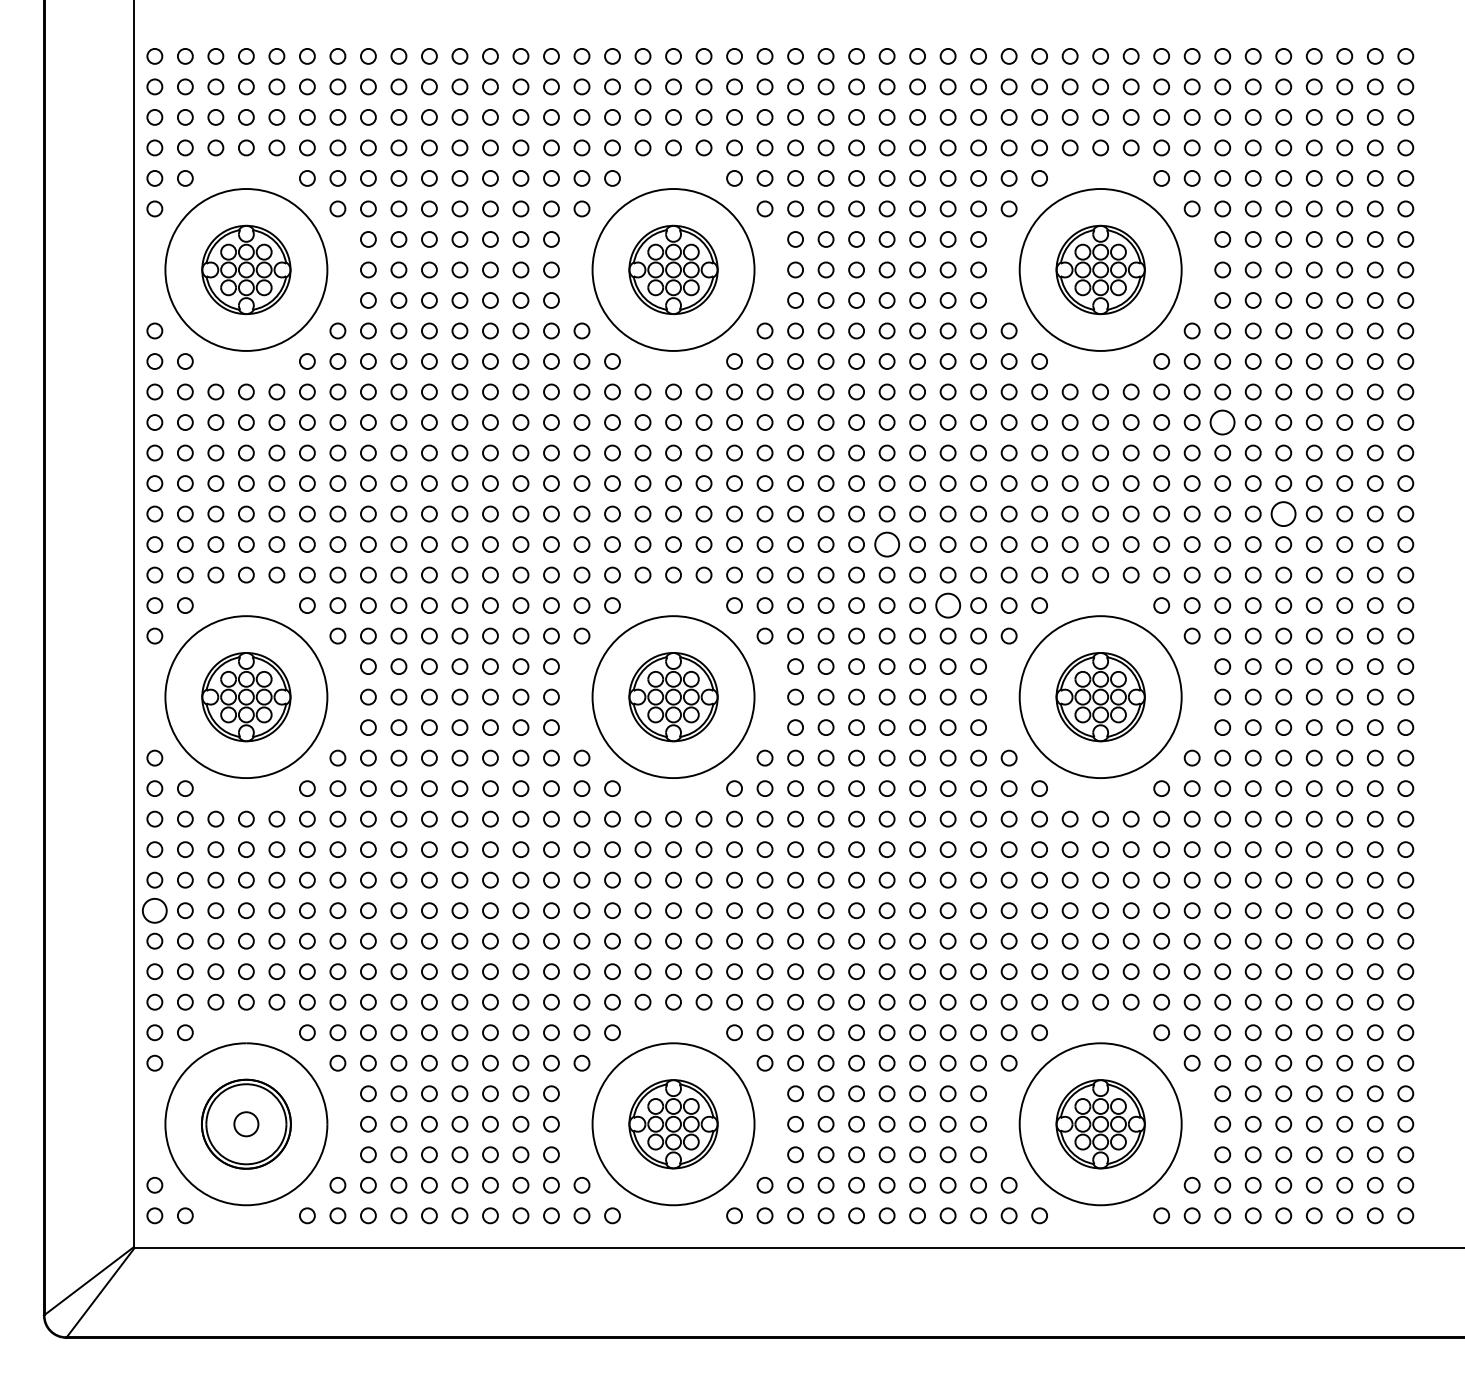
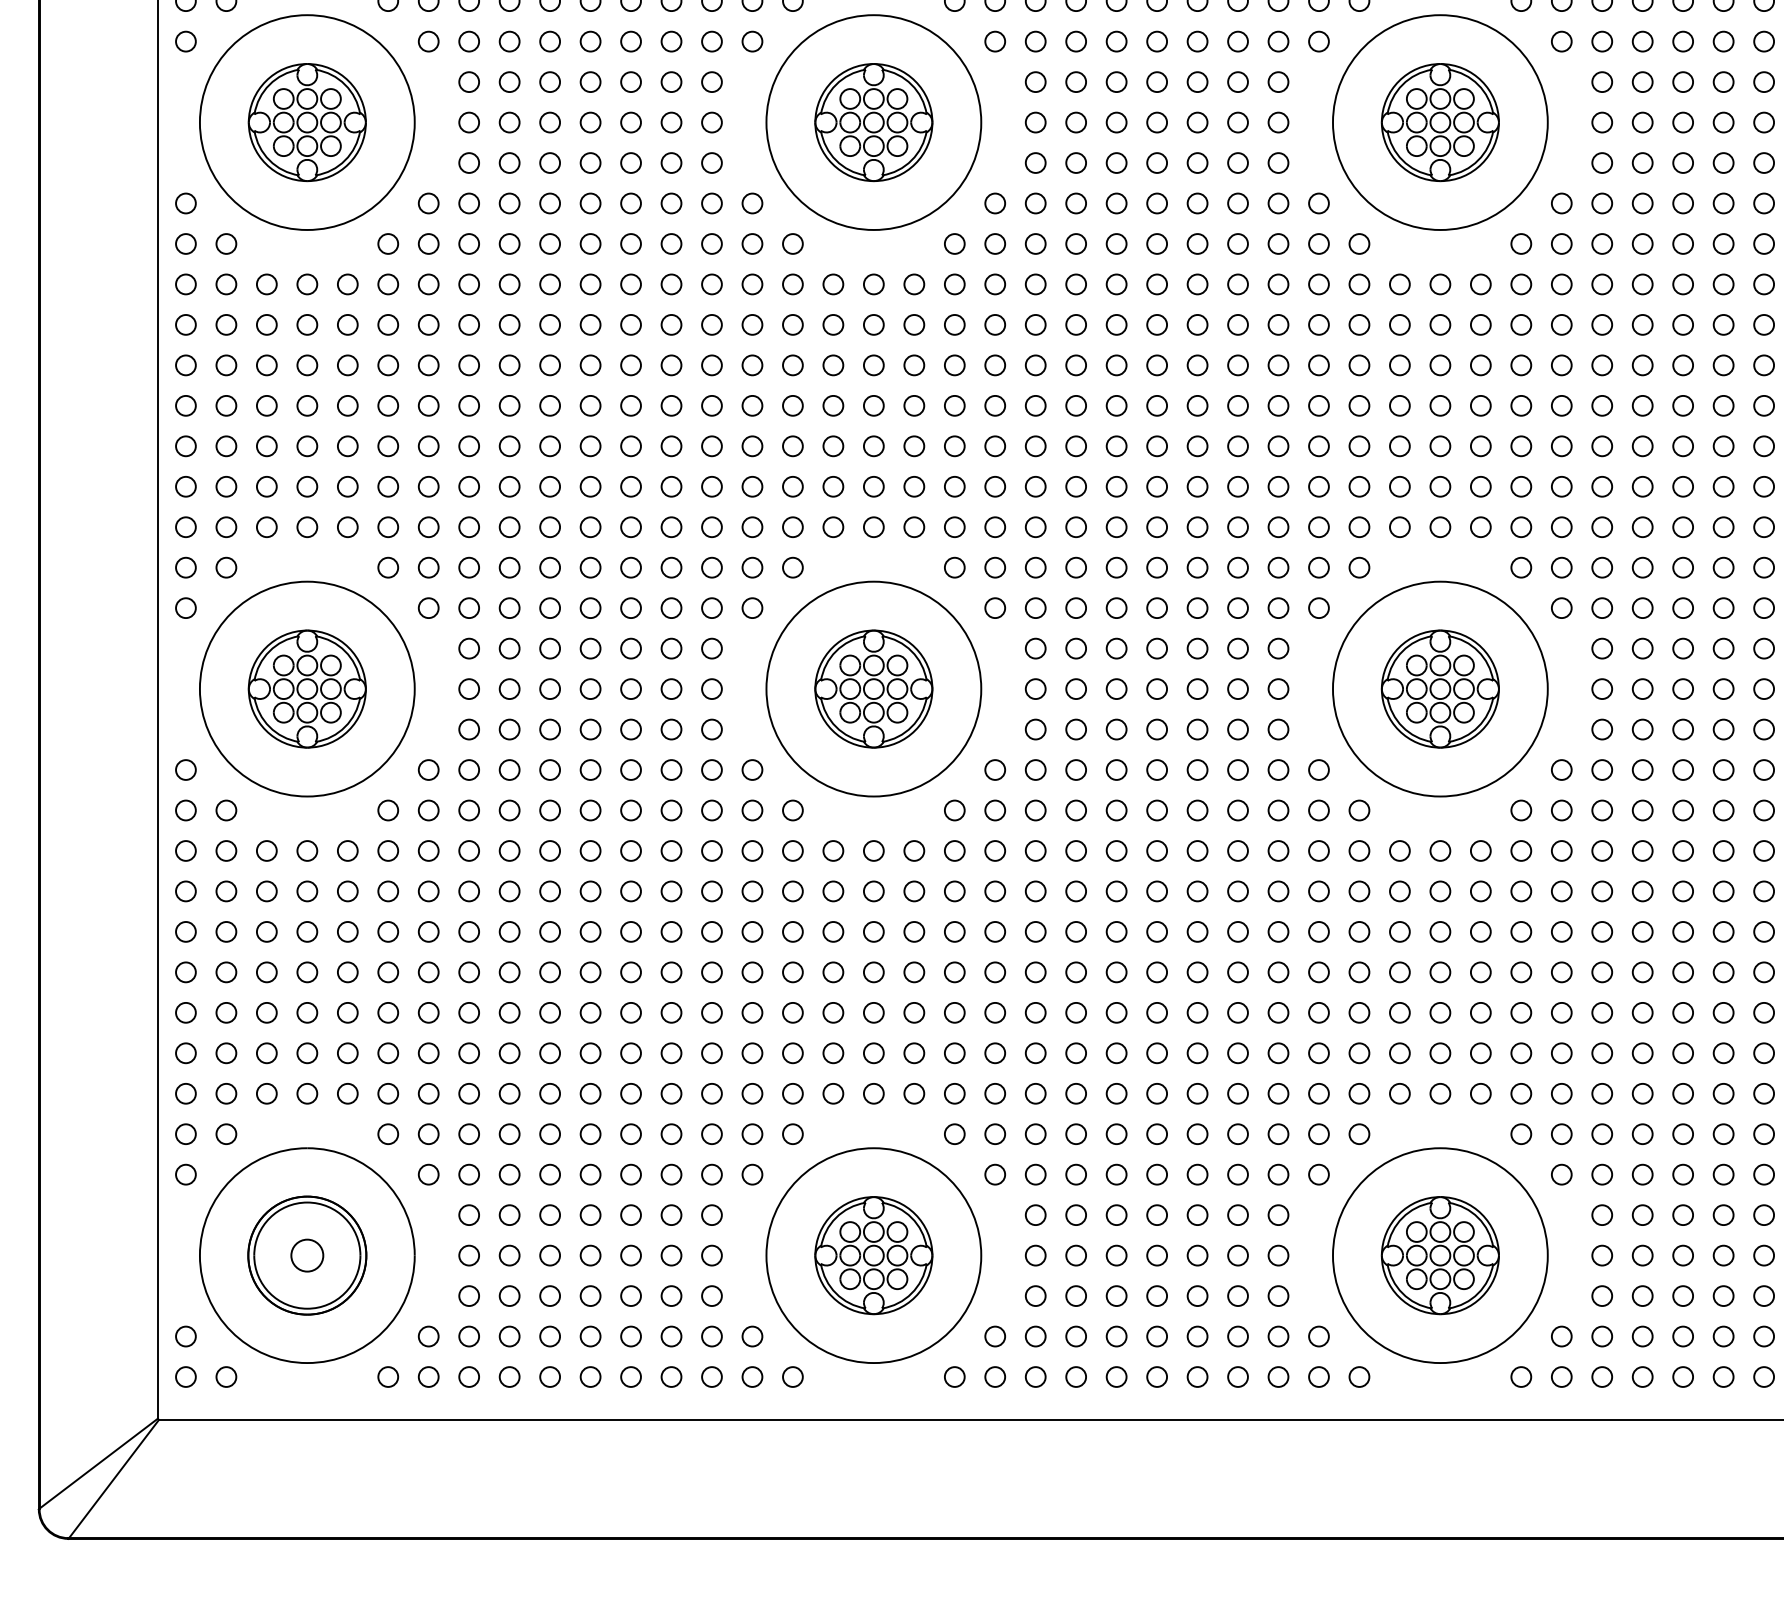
circle: (1222, 422) -> (1601, 324), size x0.62
circle: (1283, 513) -> (1682, 445), size x0.62
circle: (886, 544) -> (1156, 486), size x0.62
circle: (947, 605) -> (1237, 567), size x0.62
circle: (154, 910) -> (185, 972), size x0.62

